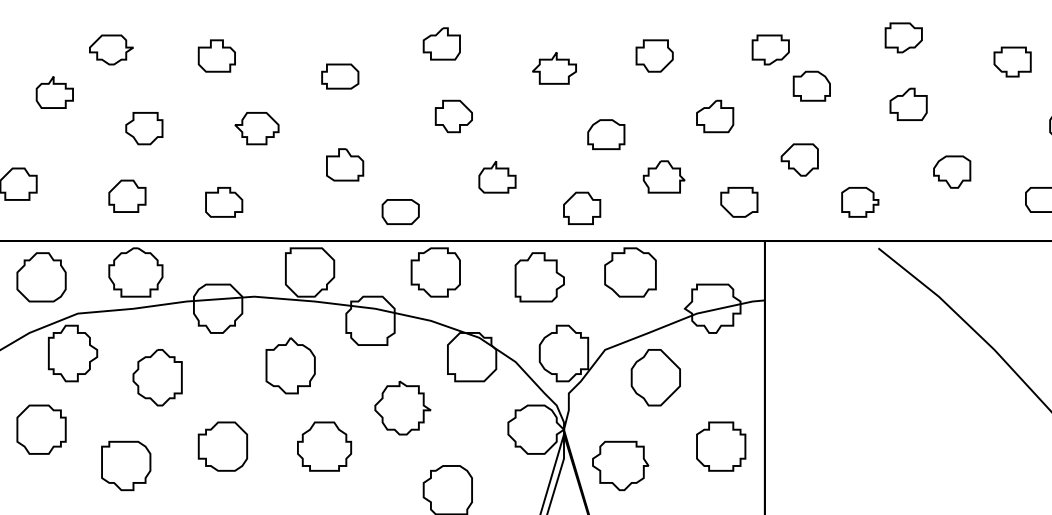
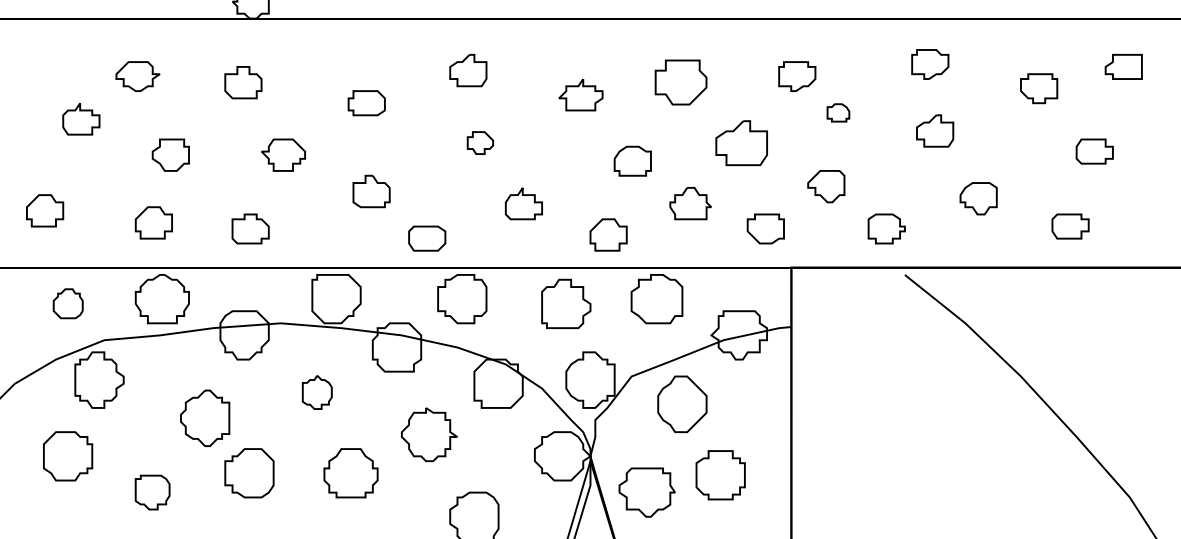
part: (655, 55) -> (681, 82), size x1.4
part: (812, 85) -> (838, 112), size x0.6
part: (454, 115) -> (480, 142), size x0.7
part: (715, 115) -> (741, 142), size x1.4
part: (42, 276) -> (68, 303), size x0.6
part: (291, 365) -> (317, 392), size x0.6
part: (158, 376) -> (205, 417), moved
part: (721, 446) -> (720, 475), moved
part: (126, 465) -> (152, 492), size x0.7

